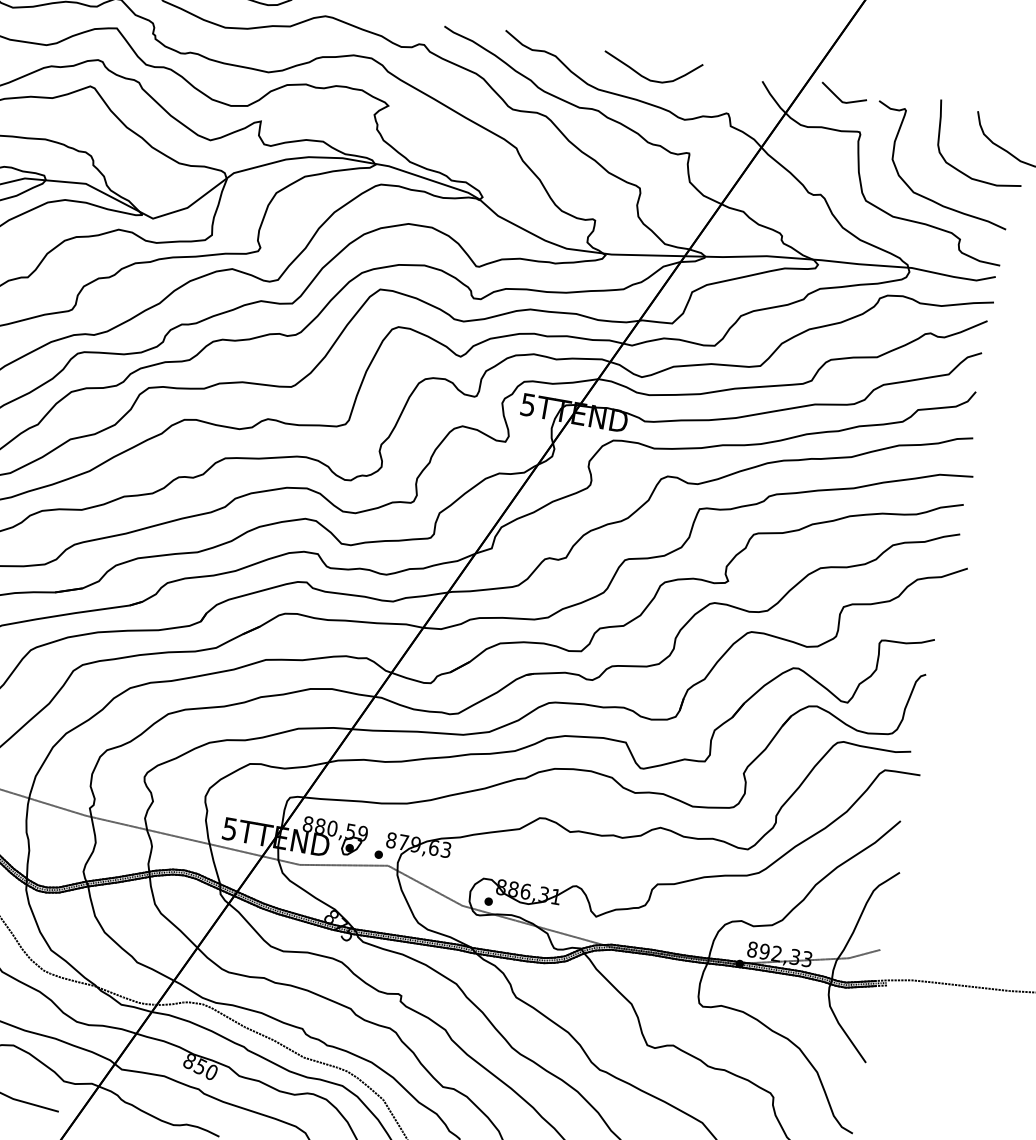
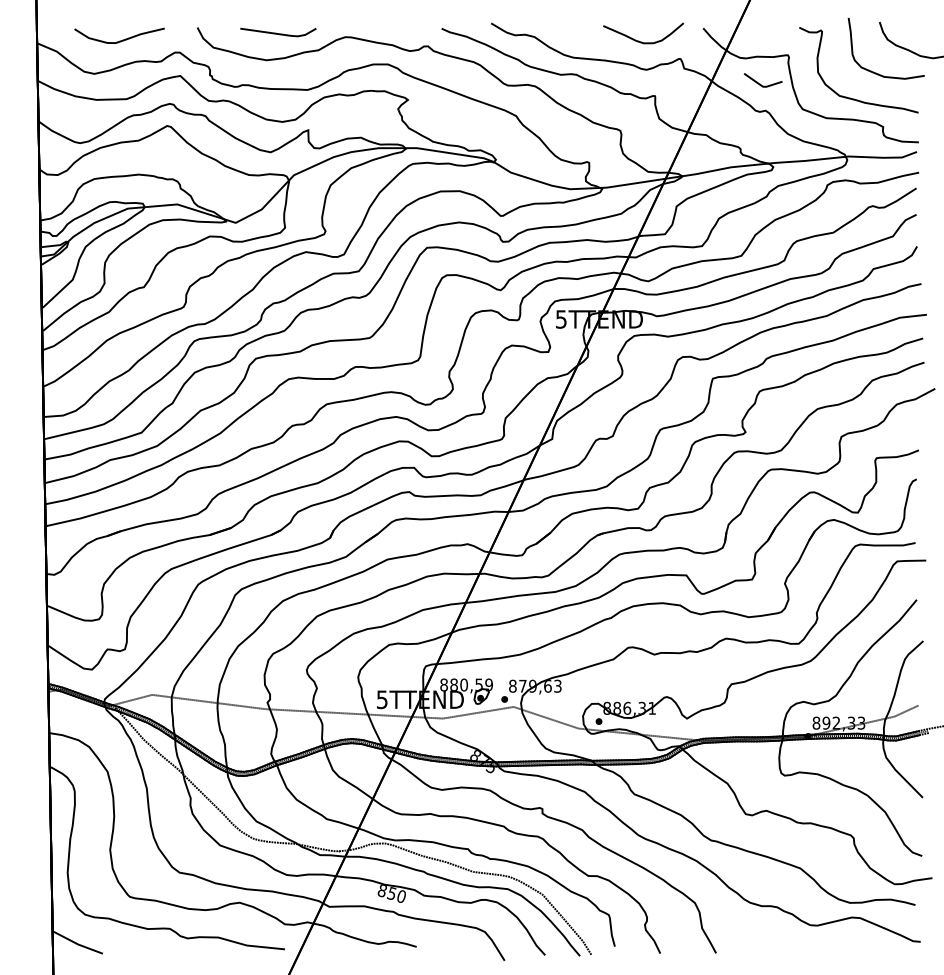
curve: (648, 77) -> (641, 41), moved
line: (839, 97) -> (760, 83), moved

